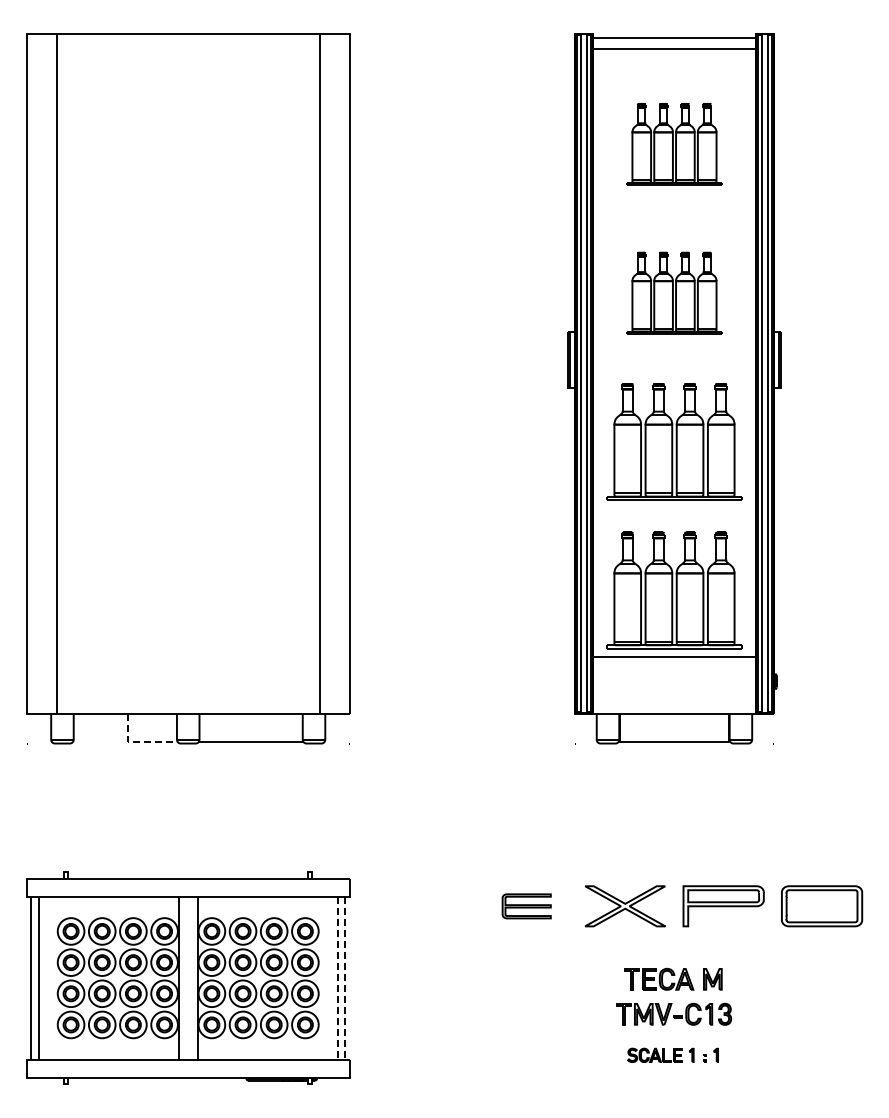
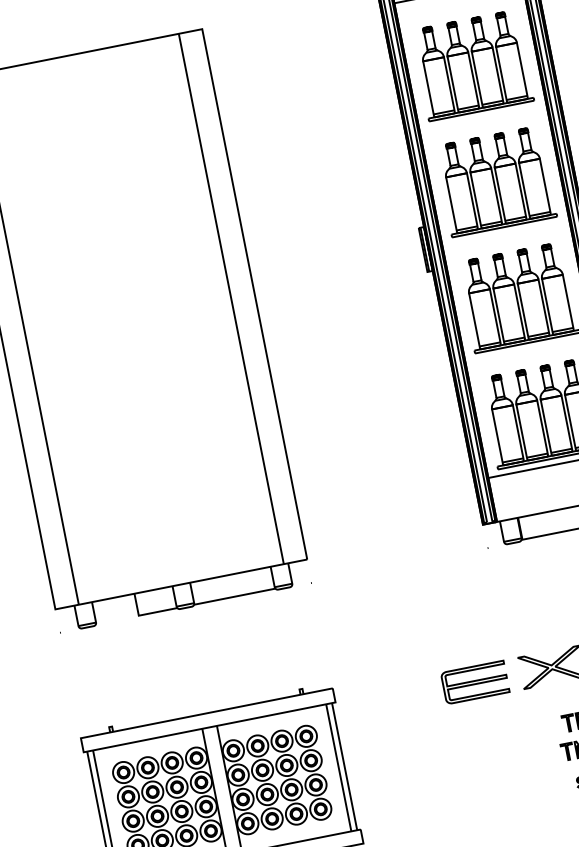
part: (674, 144) -> (472, 65), size x1.43
part: (674, 293) -> (495, 181), size x1.43
line: (138, 741) -> (146, 613), dashed -> solid
part: (526, 906) -> (474, 682), size x1.67
line: (337, 978) -> (338, 768), dashed -> solid
line: (345, 978) -> (344, 766), dashed -> solid

